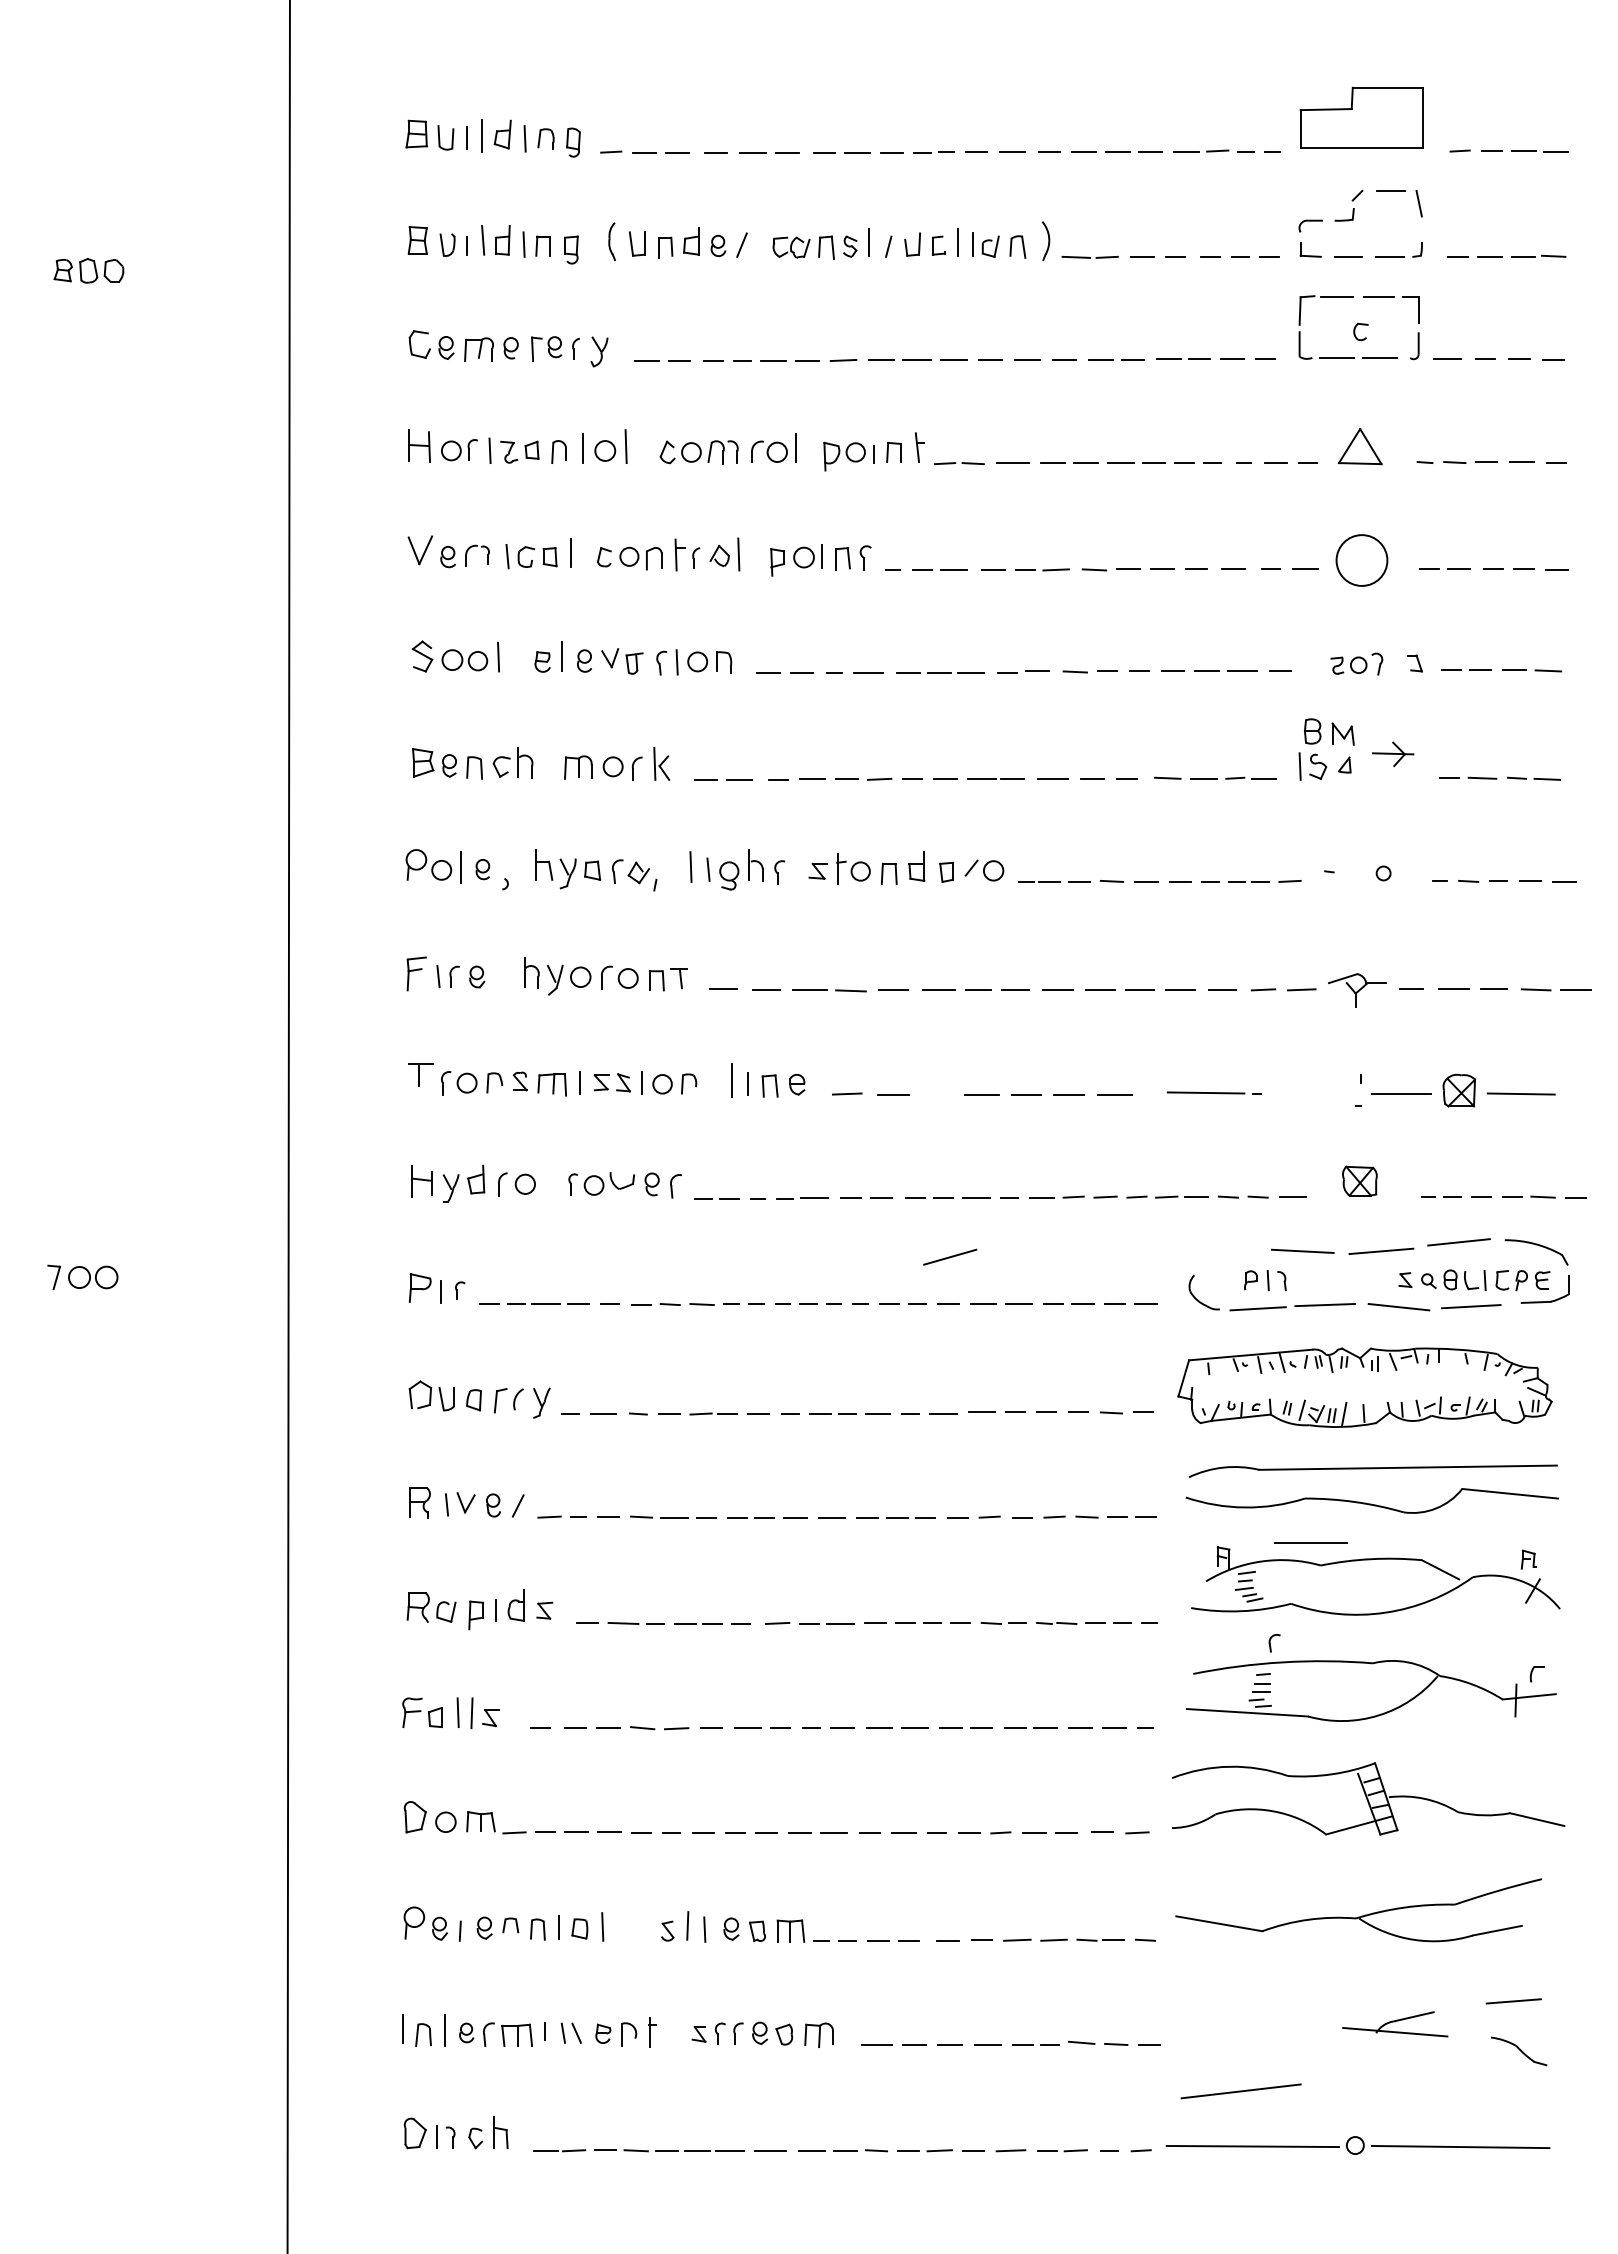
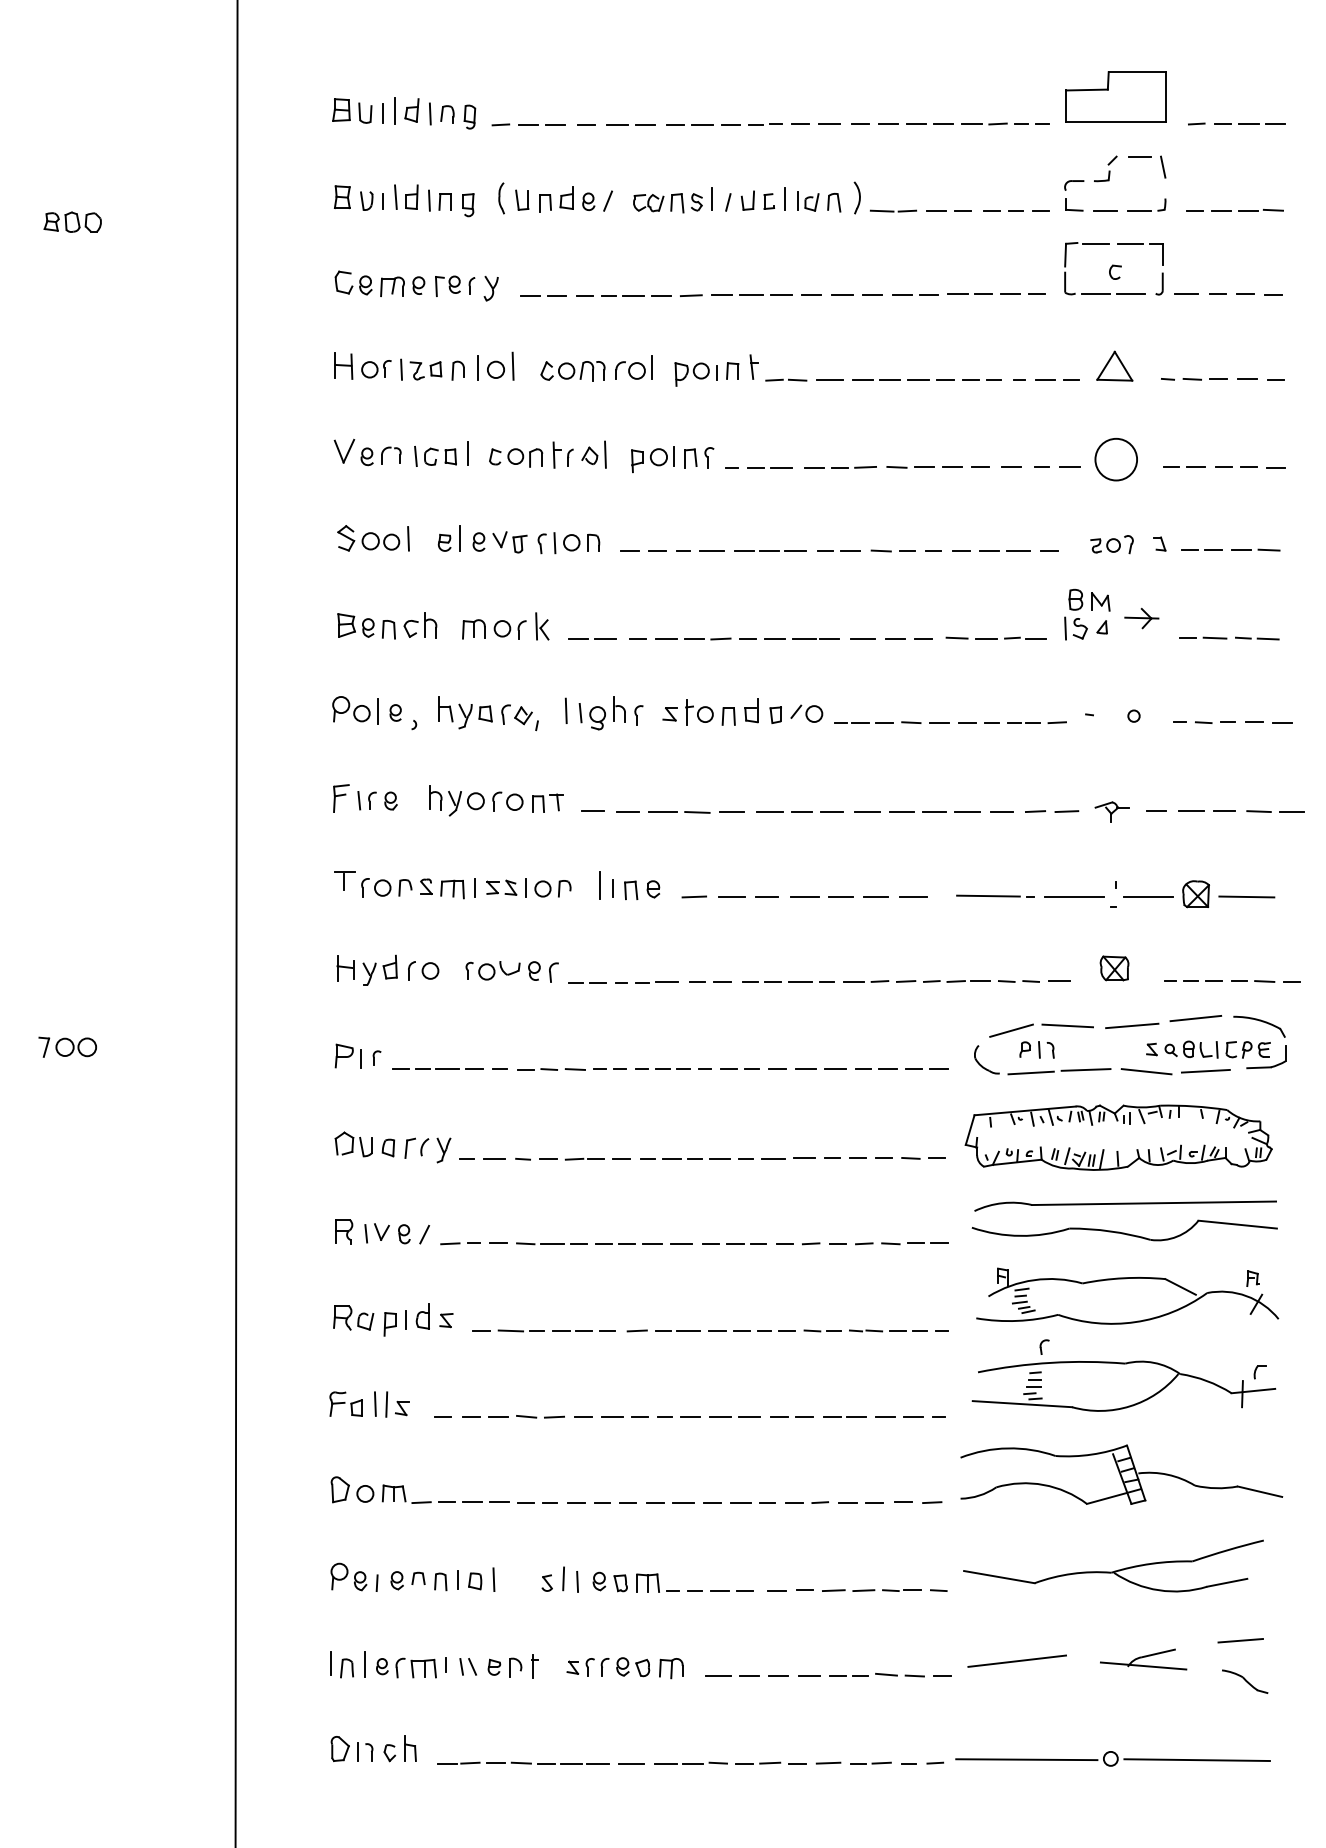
part: (1356, 989) -> (1111, 811), size x0.71
line: (935, 1094) -> (766, 897), added
line: (950, 1256) -> (1011, 1030), moved
line: (1310, 1542) -> (1074, 896), moved
line: (1240, 2091) -> (1016, 1661), moved

